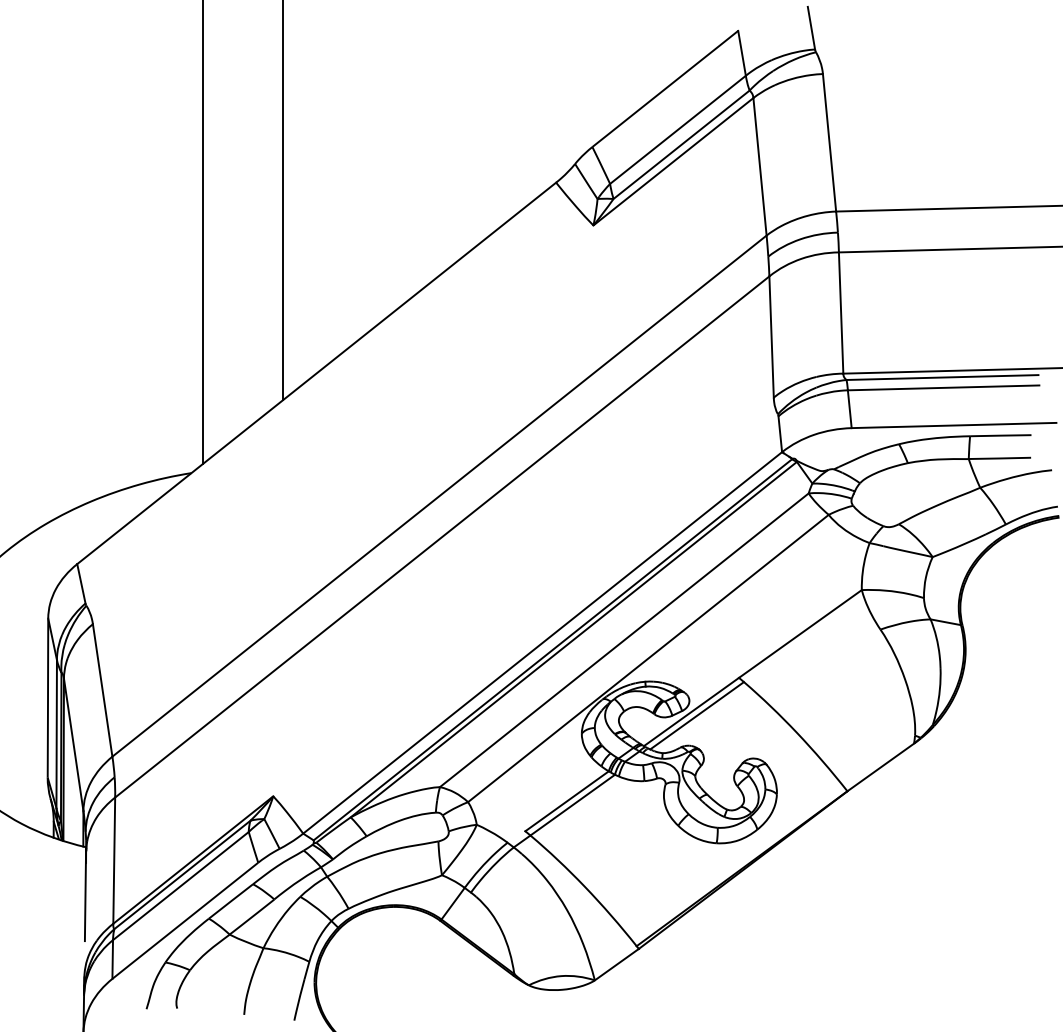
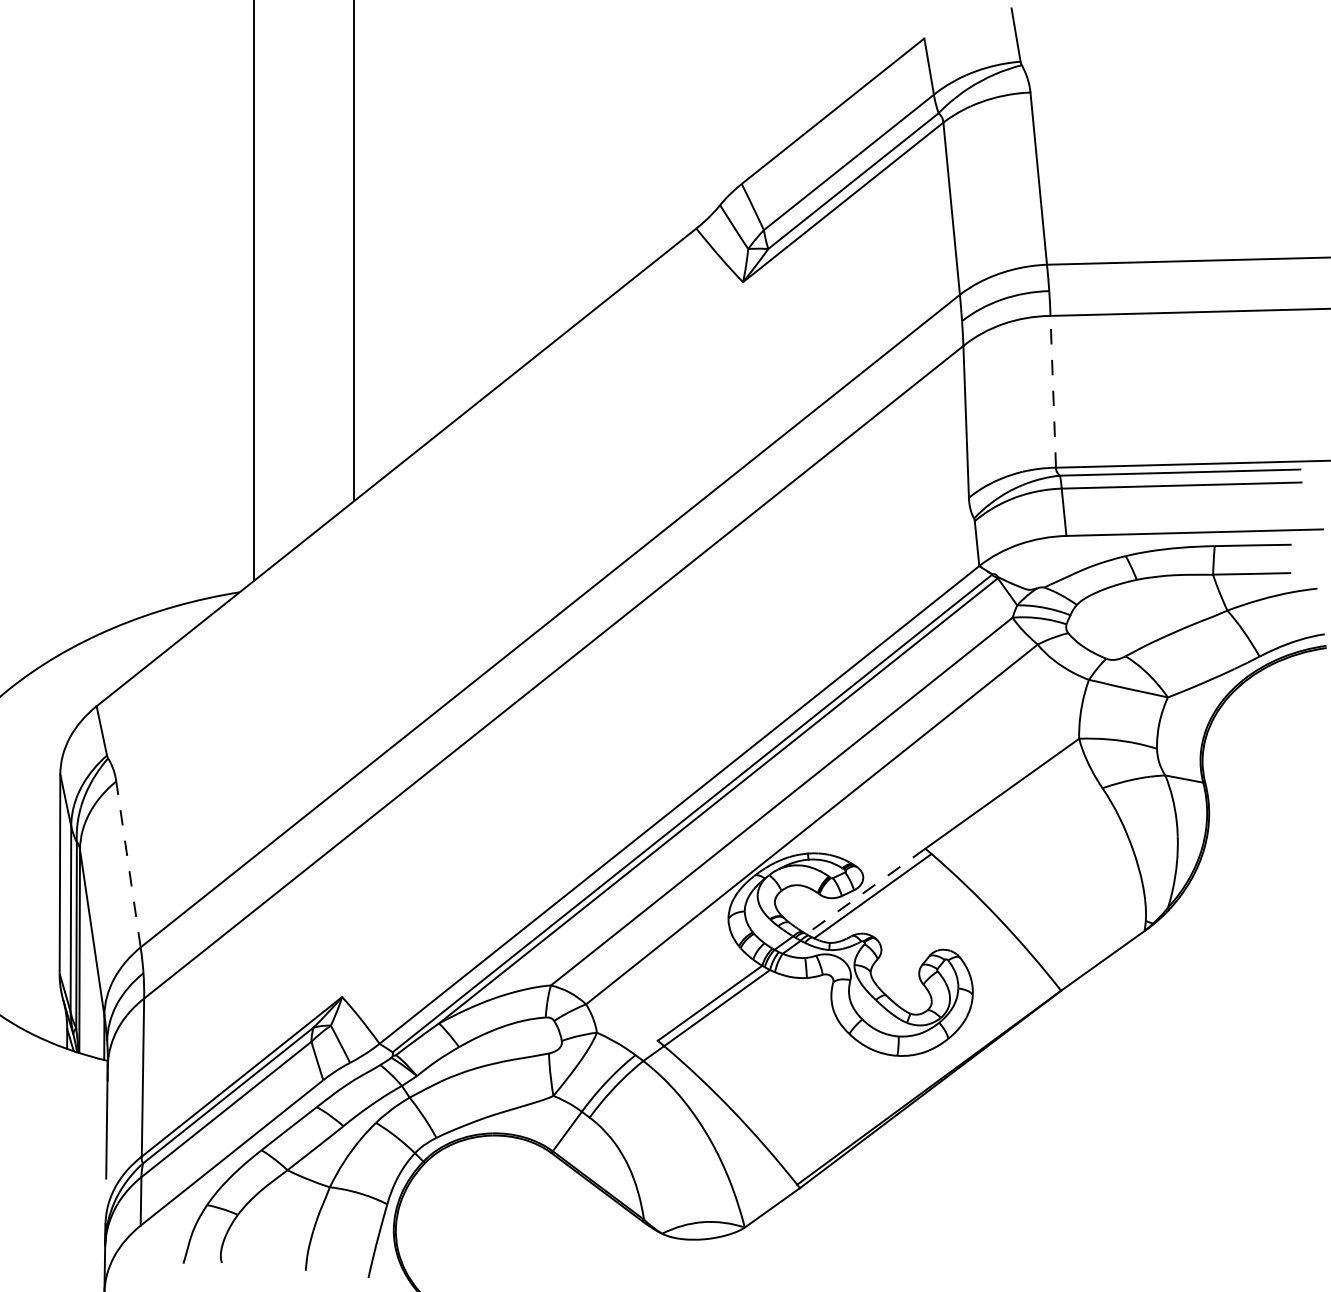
line: (841, 313) -> (1053, 392), solid -> dashed
line: (102, 690) -> (128, 864), solid -> dashed
line: (691, 712) -> (865, 892), solid -> dashed

